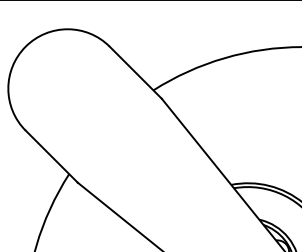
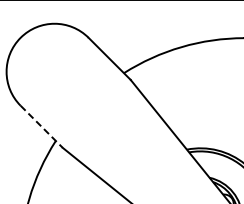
line: (51, 156) -> (41, 126), solid -> dashed

